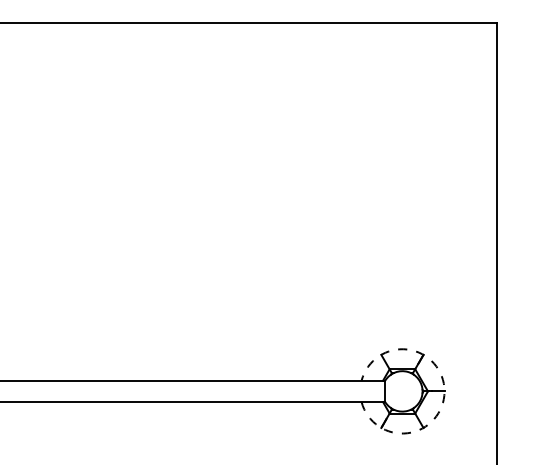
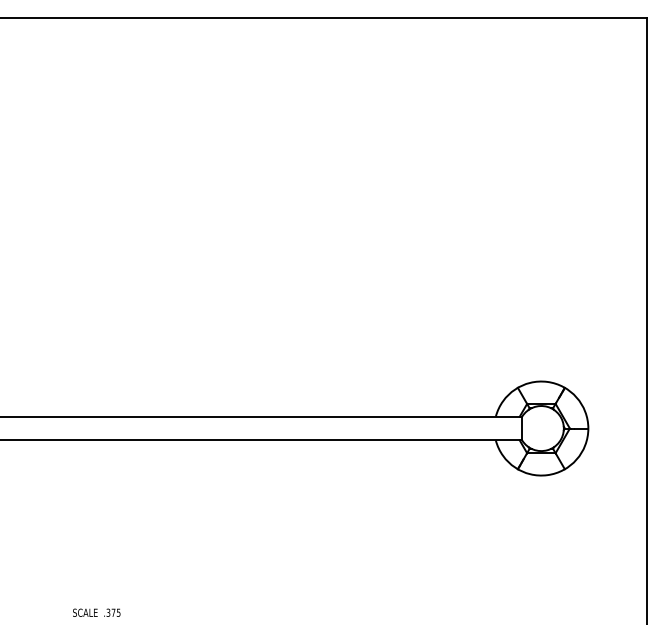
arc: (444, 391) -> (588, 428), dashed -> solid

